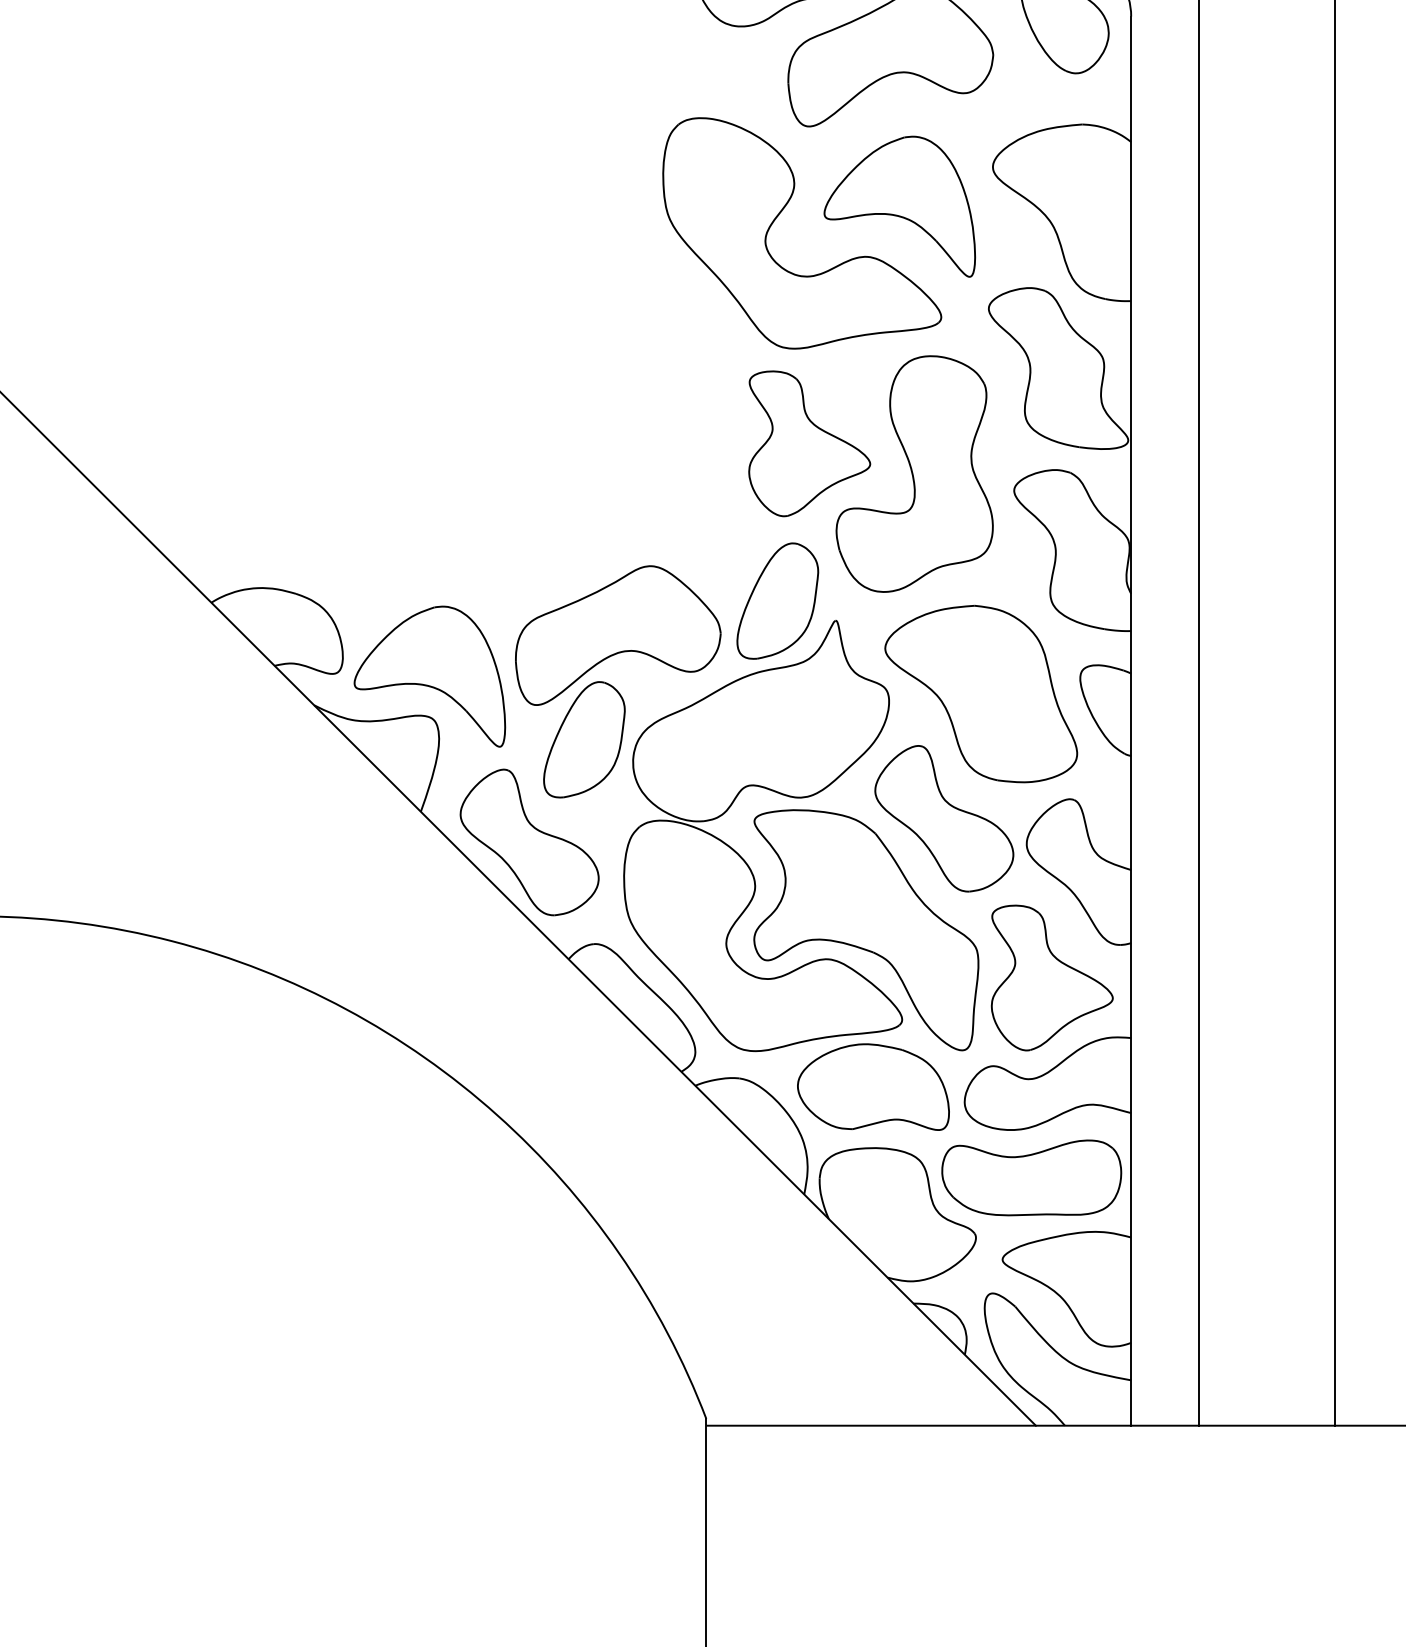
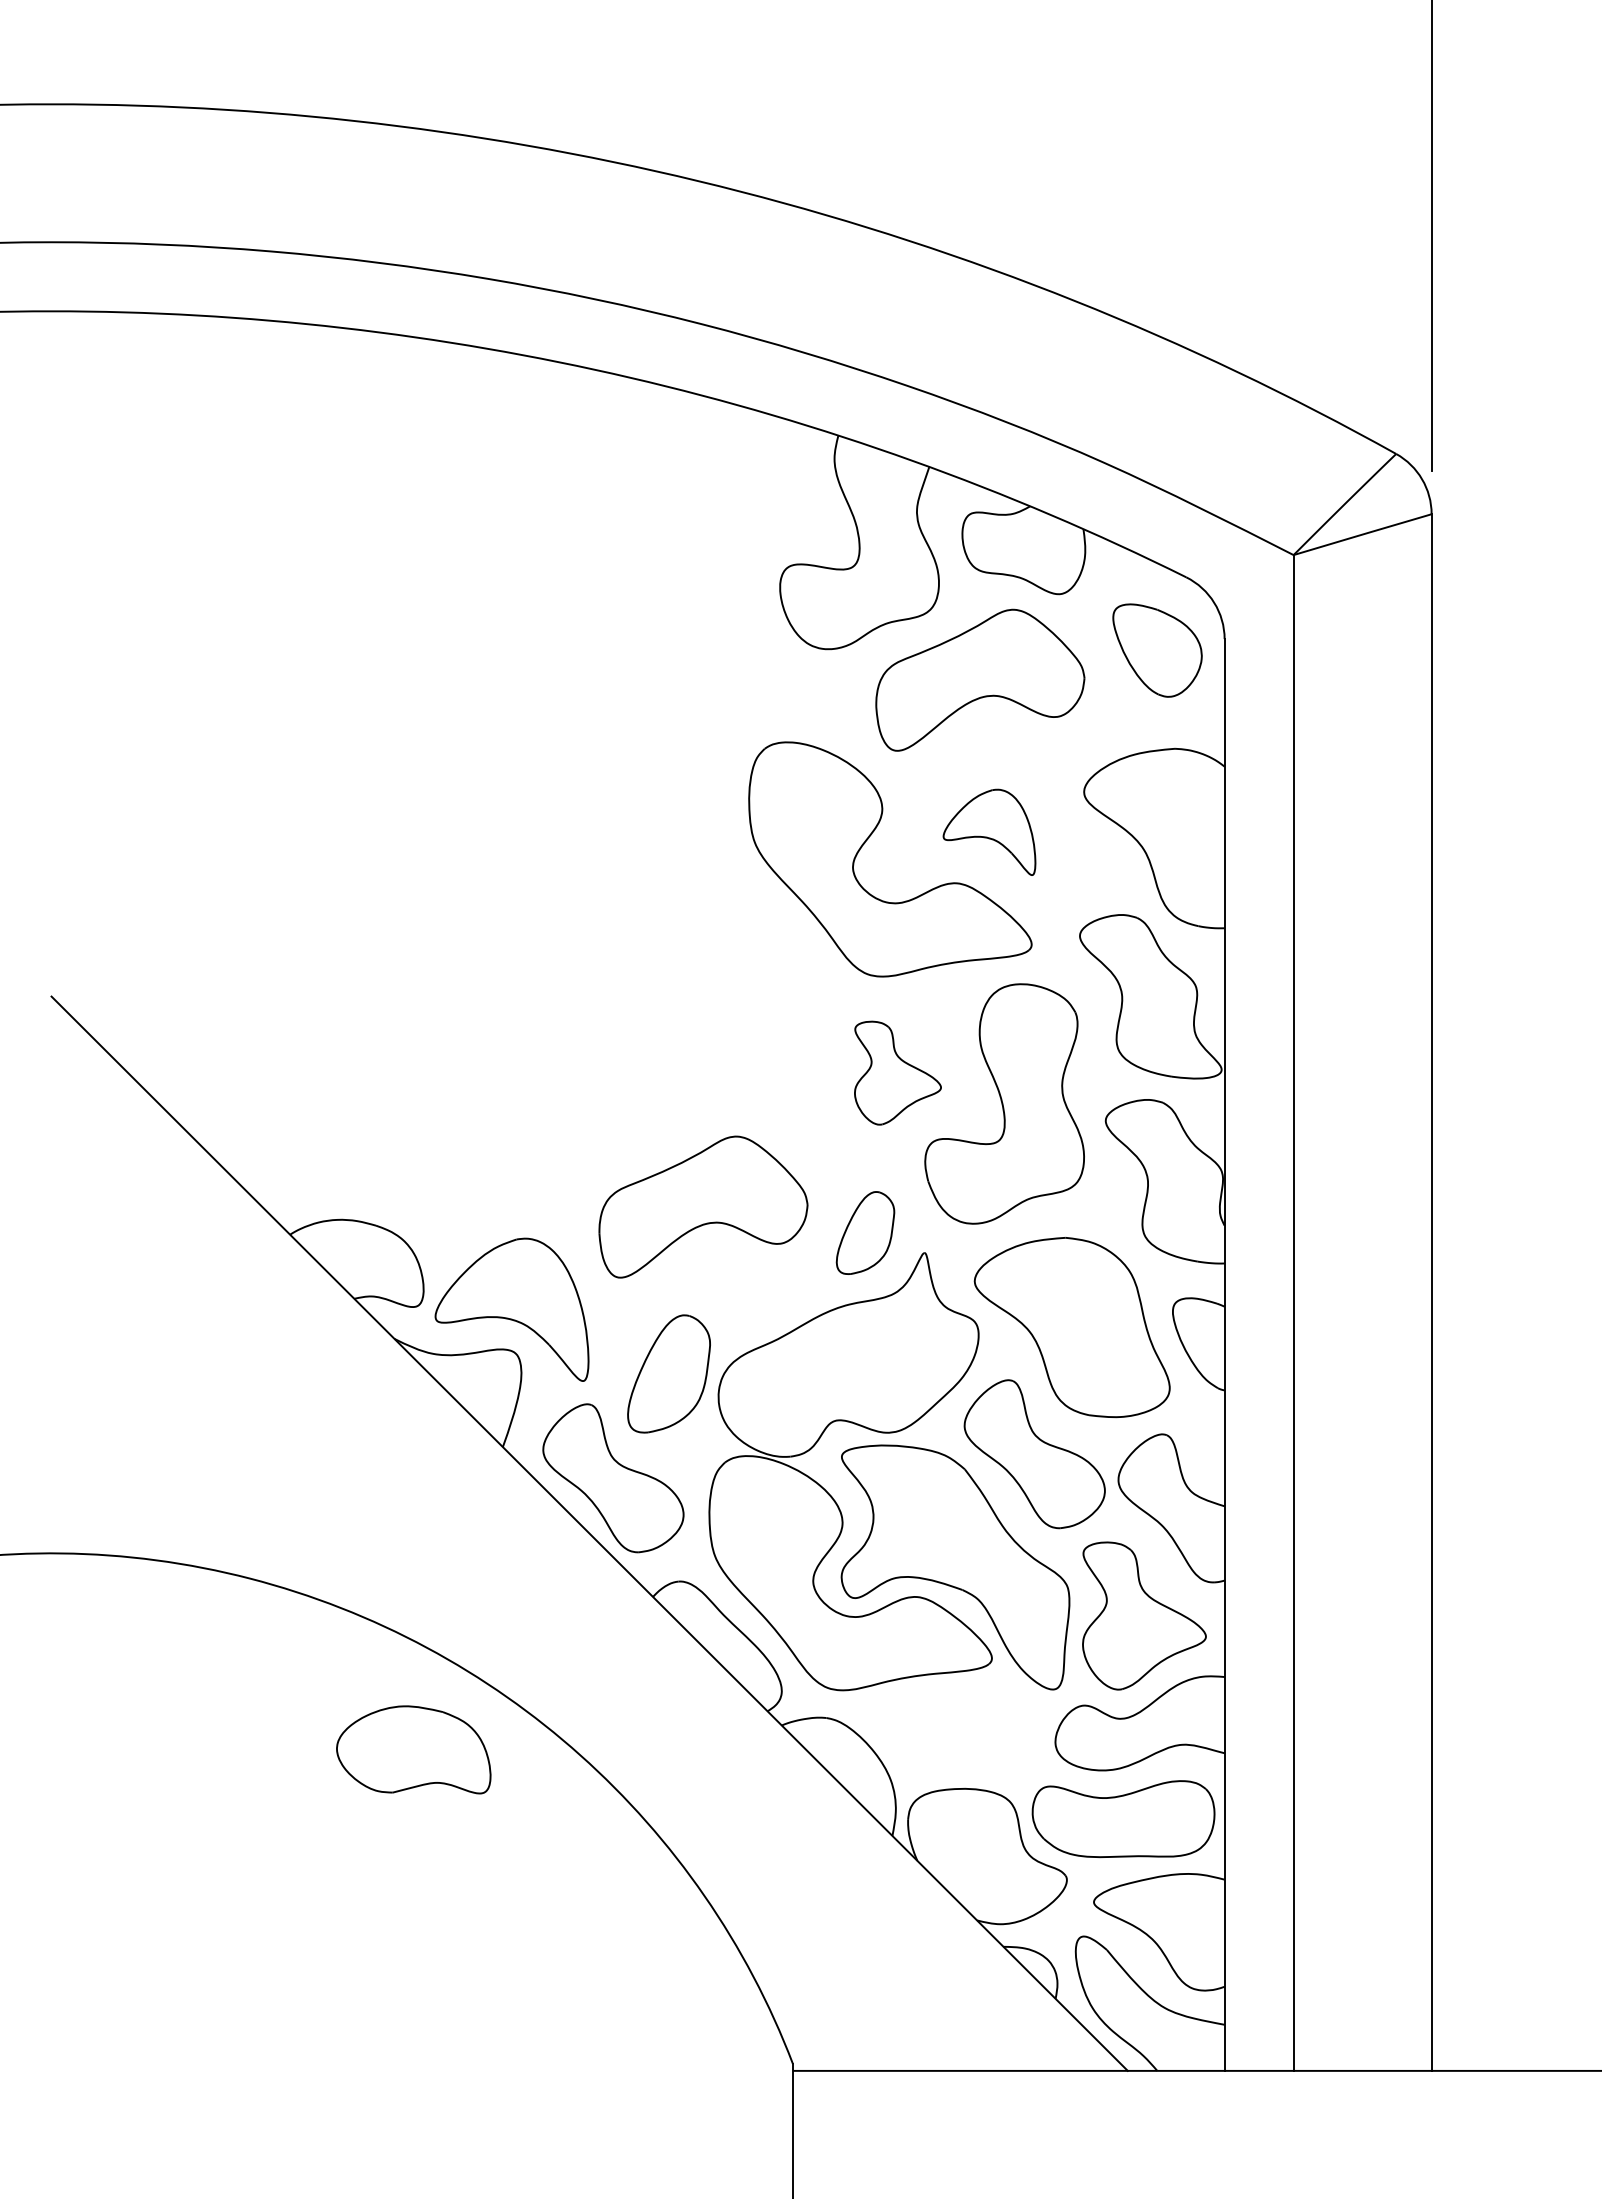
part: (899, 206) -> (989, 832), size x0.6
part: (809, 443) -> (897, 1072), size x0.7
part: (777, 600) -> (865, 1232), size x0.7
part: (618, 635) -> (703, 1206), moved
part: (873, 1086) -> (413, 1749), moved

